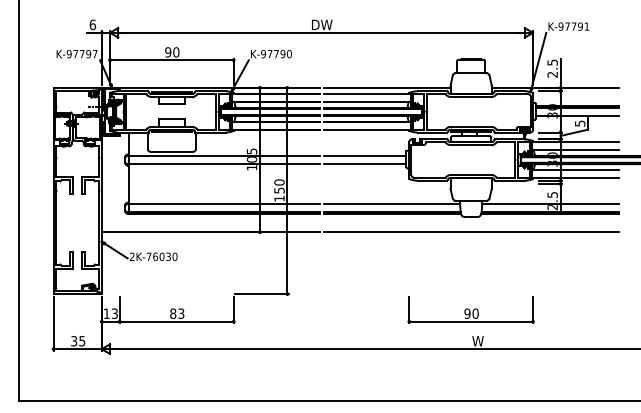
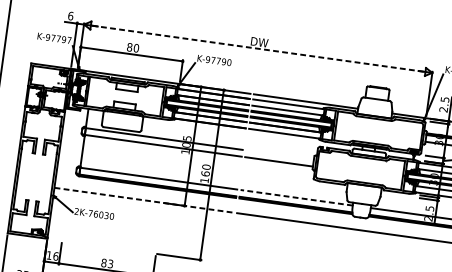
line: (321, 32) -> (258, 48), solid -> dashed
text: (168, 52) -> (129, 47), 90 -> 80
line: (364, 155) -> (279, 154), removed
text: (279, 190) -> (205, 173), 150 -> 160
line: (391, 204) -> (296, 198), solid -> dashed
line: (210, 232) -> (143, 200), solid -> dashed
text: (114, 313) -> (55, 256), 13 -> 16

